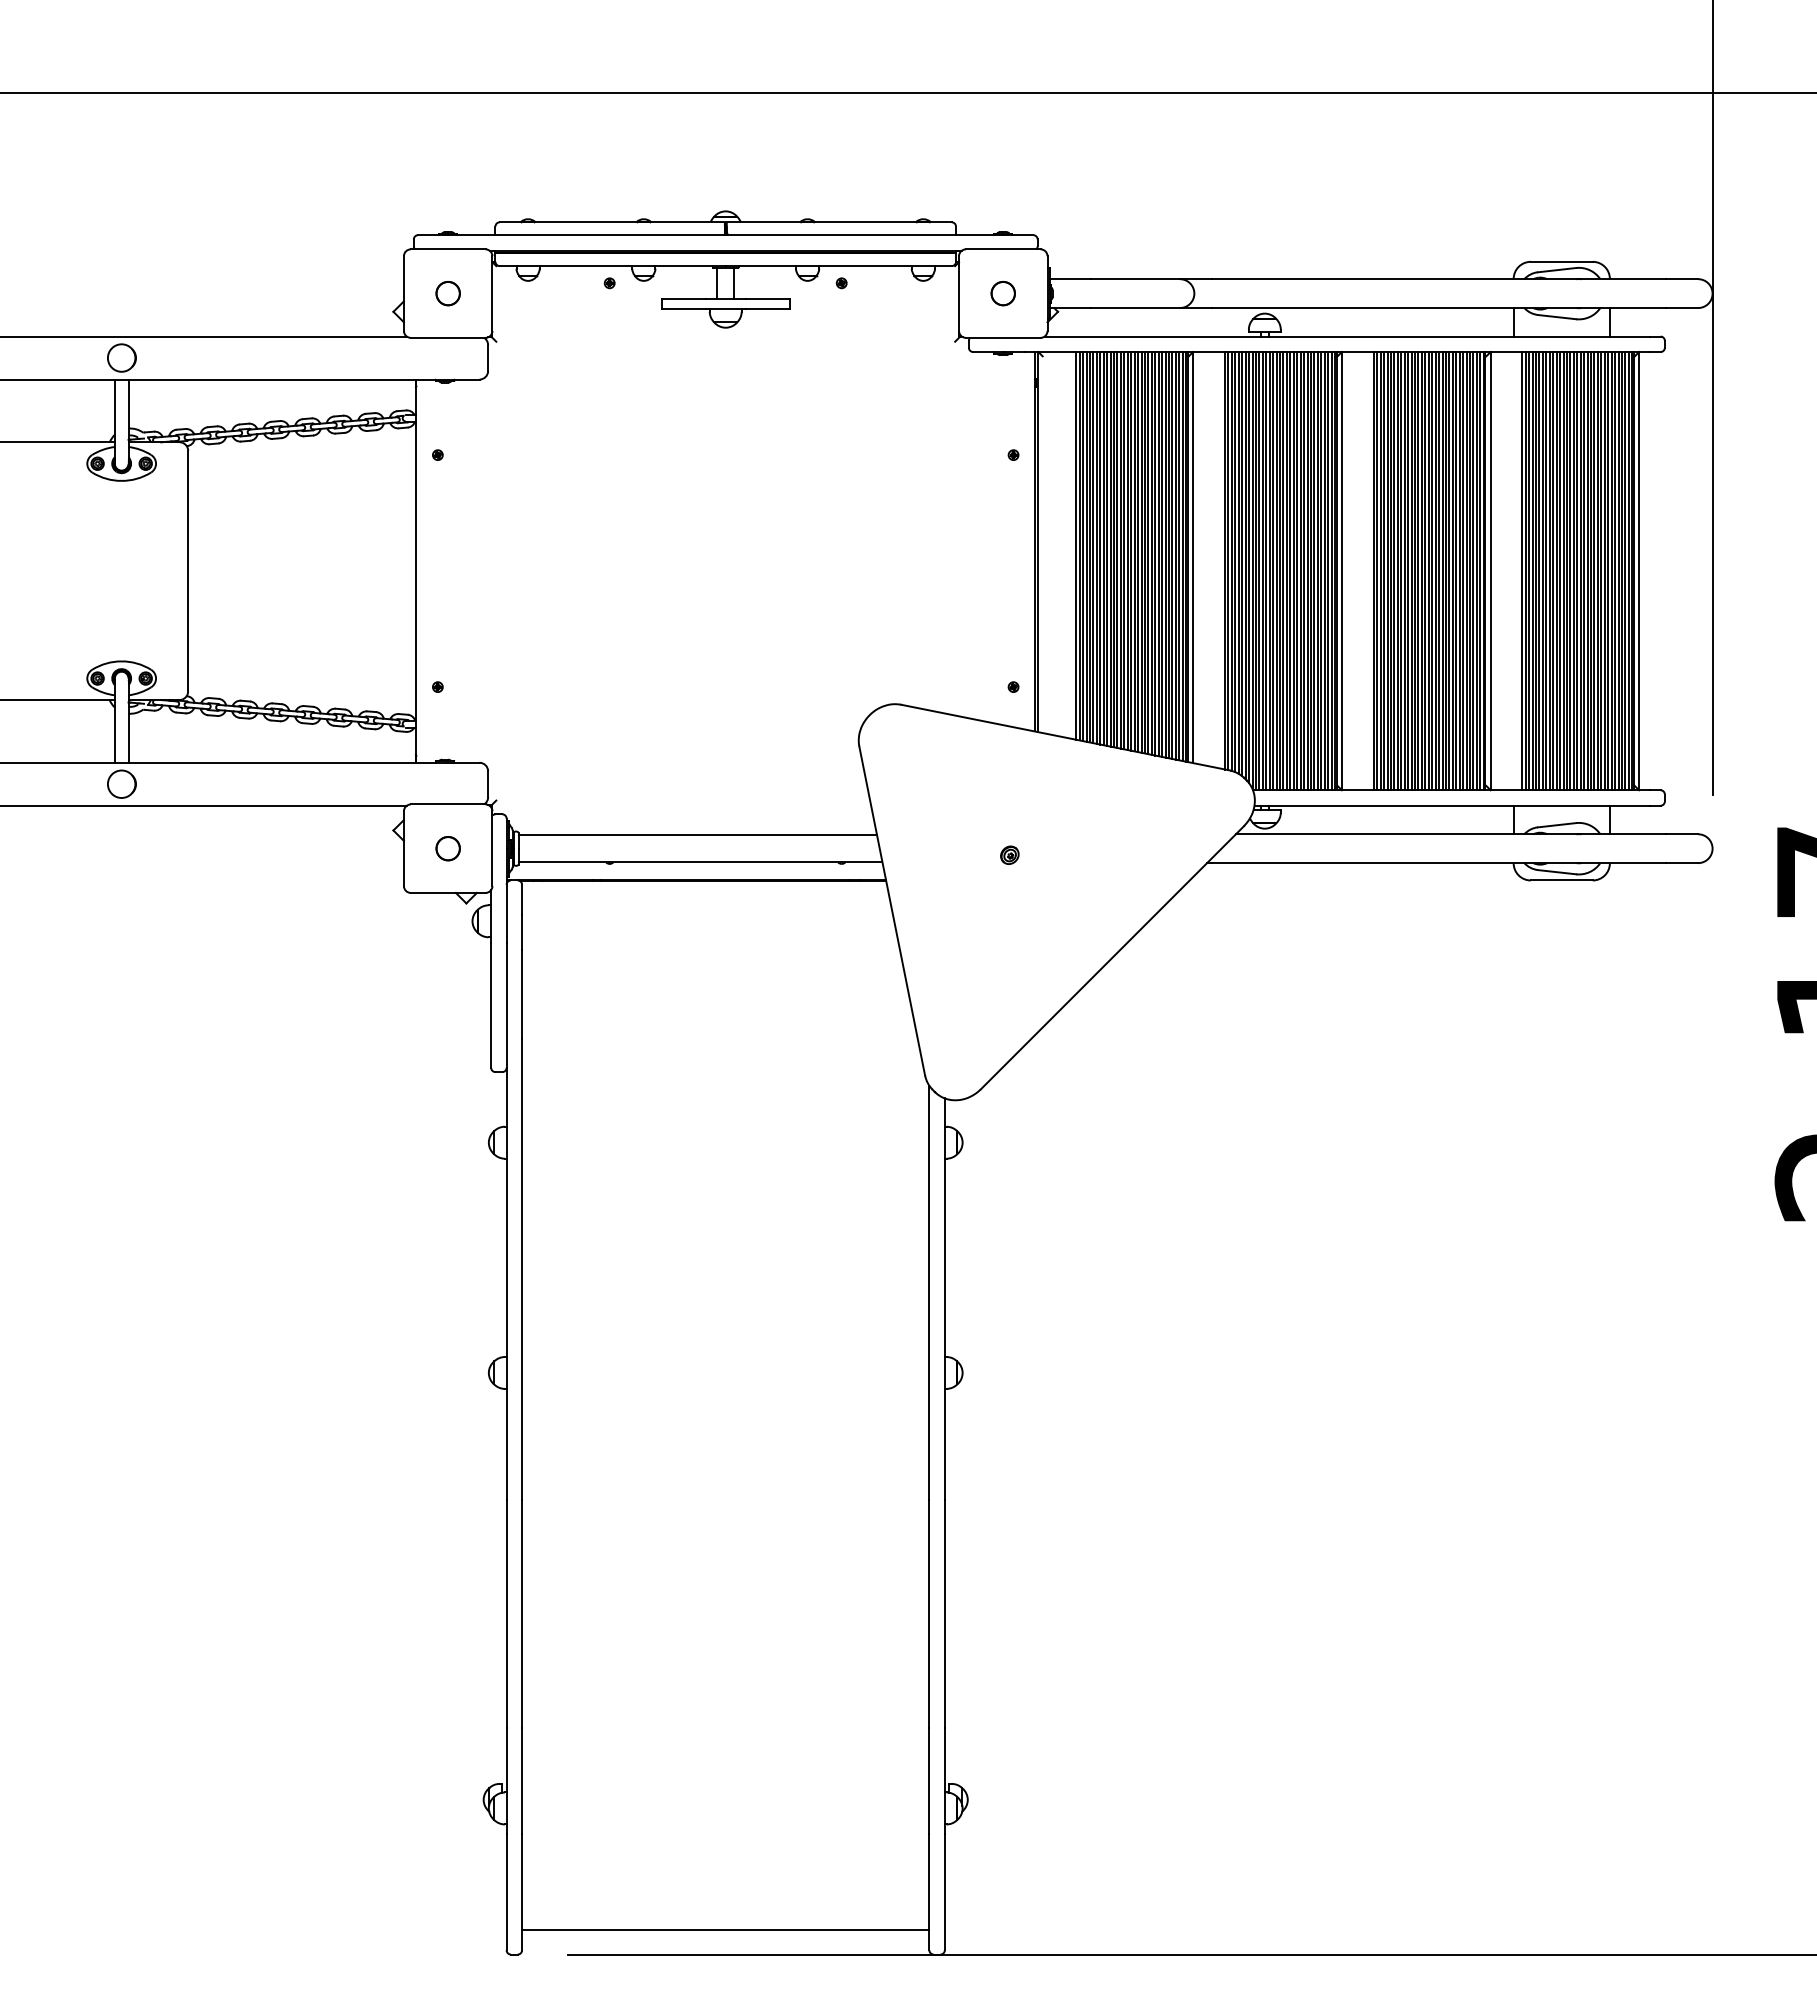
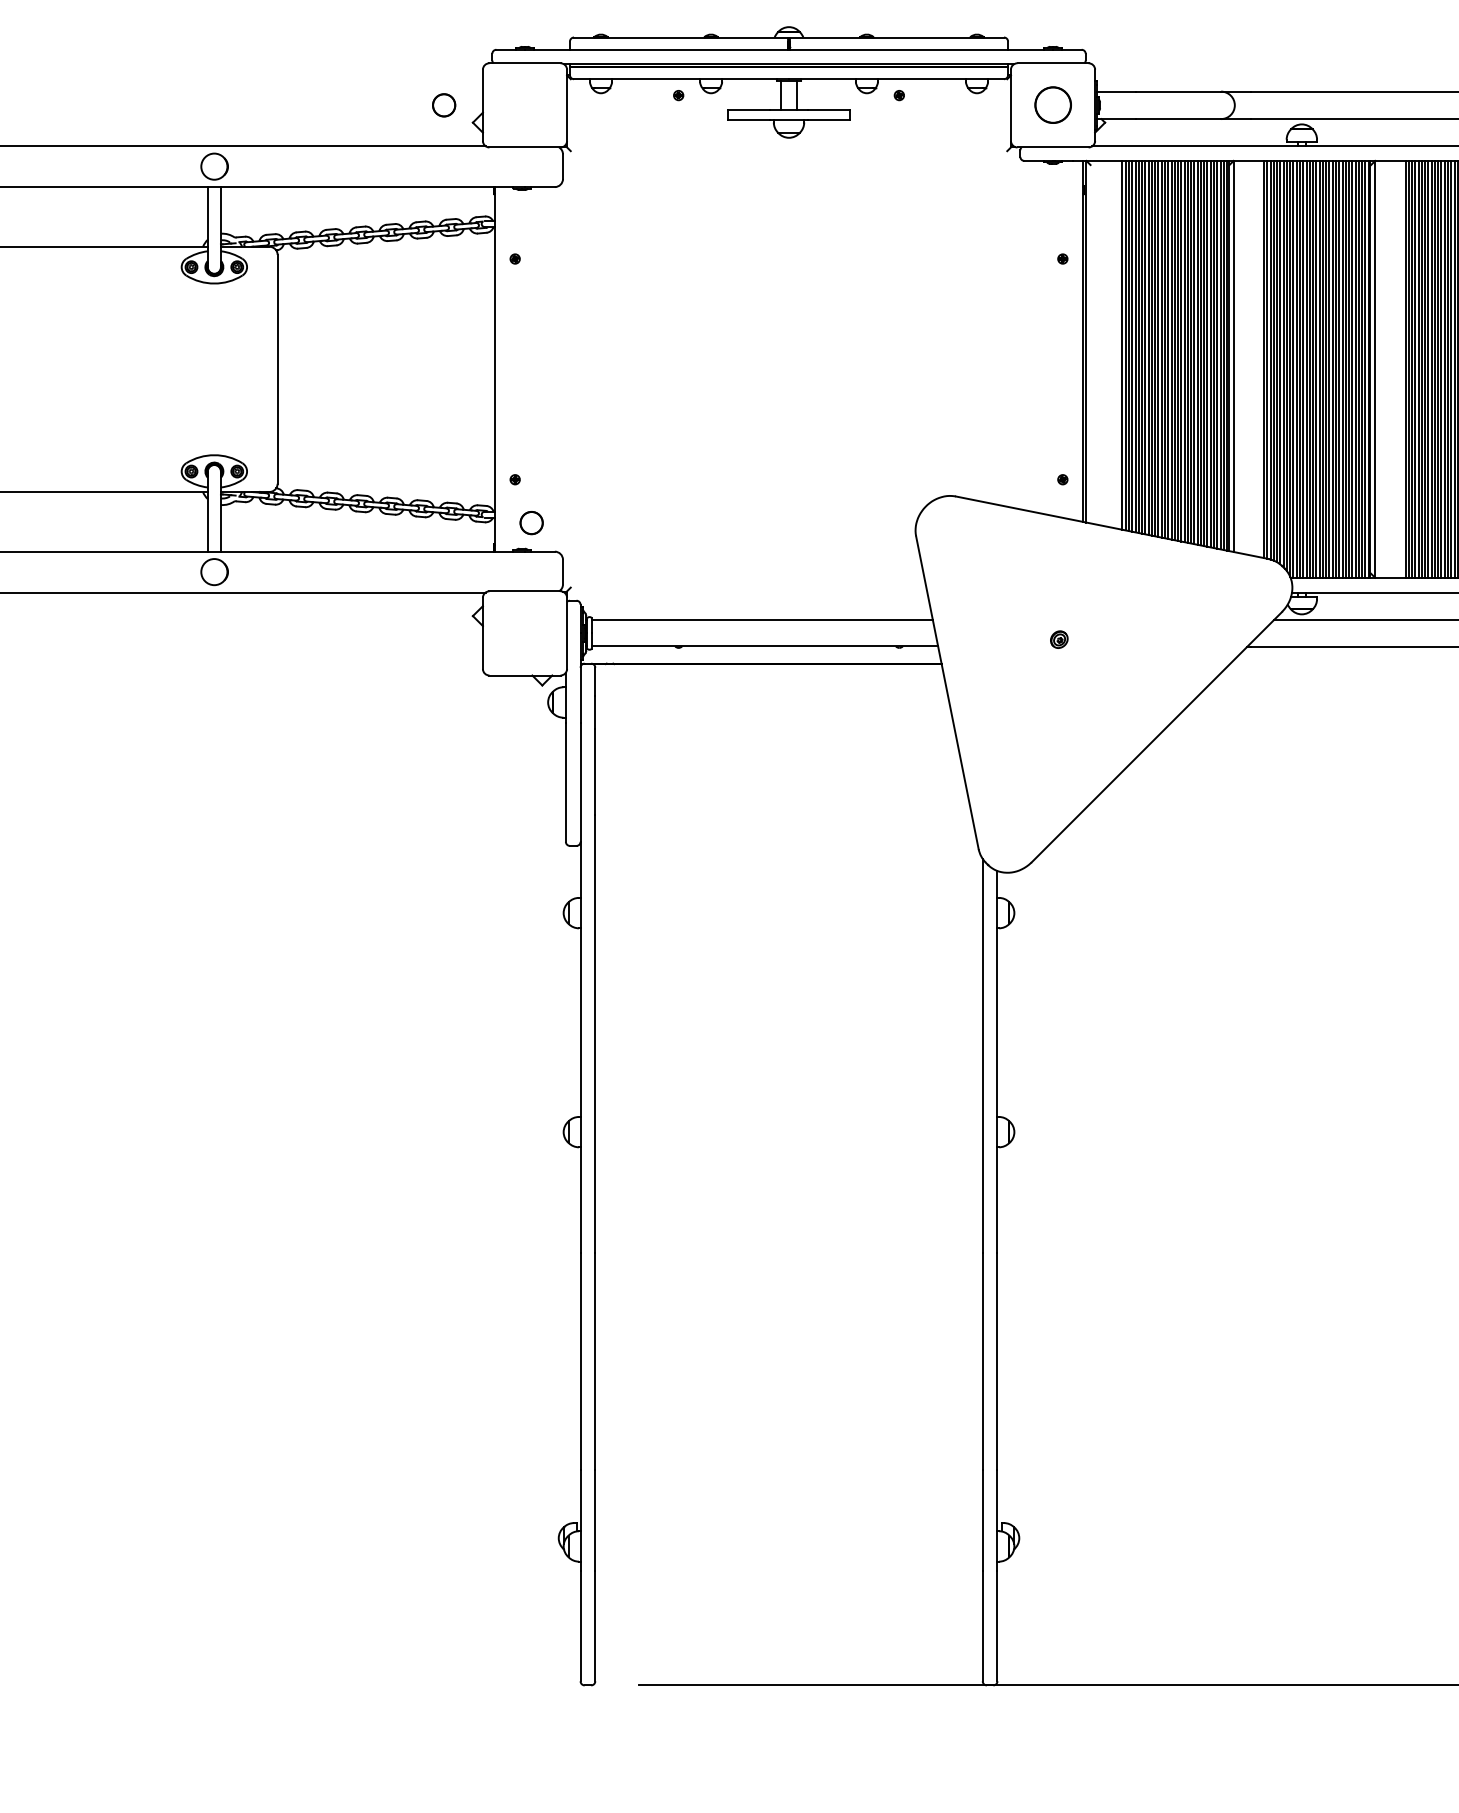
circle: (447, 293) -> (443, 105), moved
circle: (1002, 293) -> (1052, 105), size x1.6
circle: (447, 848) -> (531, 522), moved
line: (725, 1930) -> (788, 1662), removed

